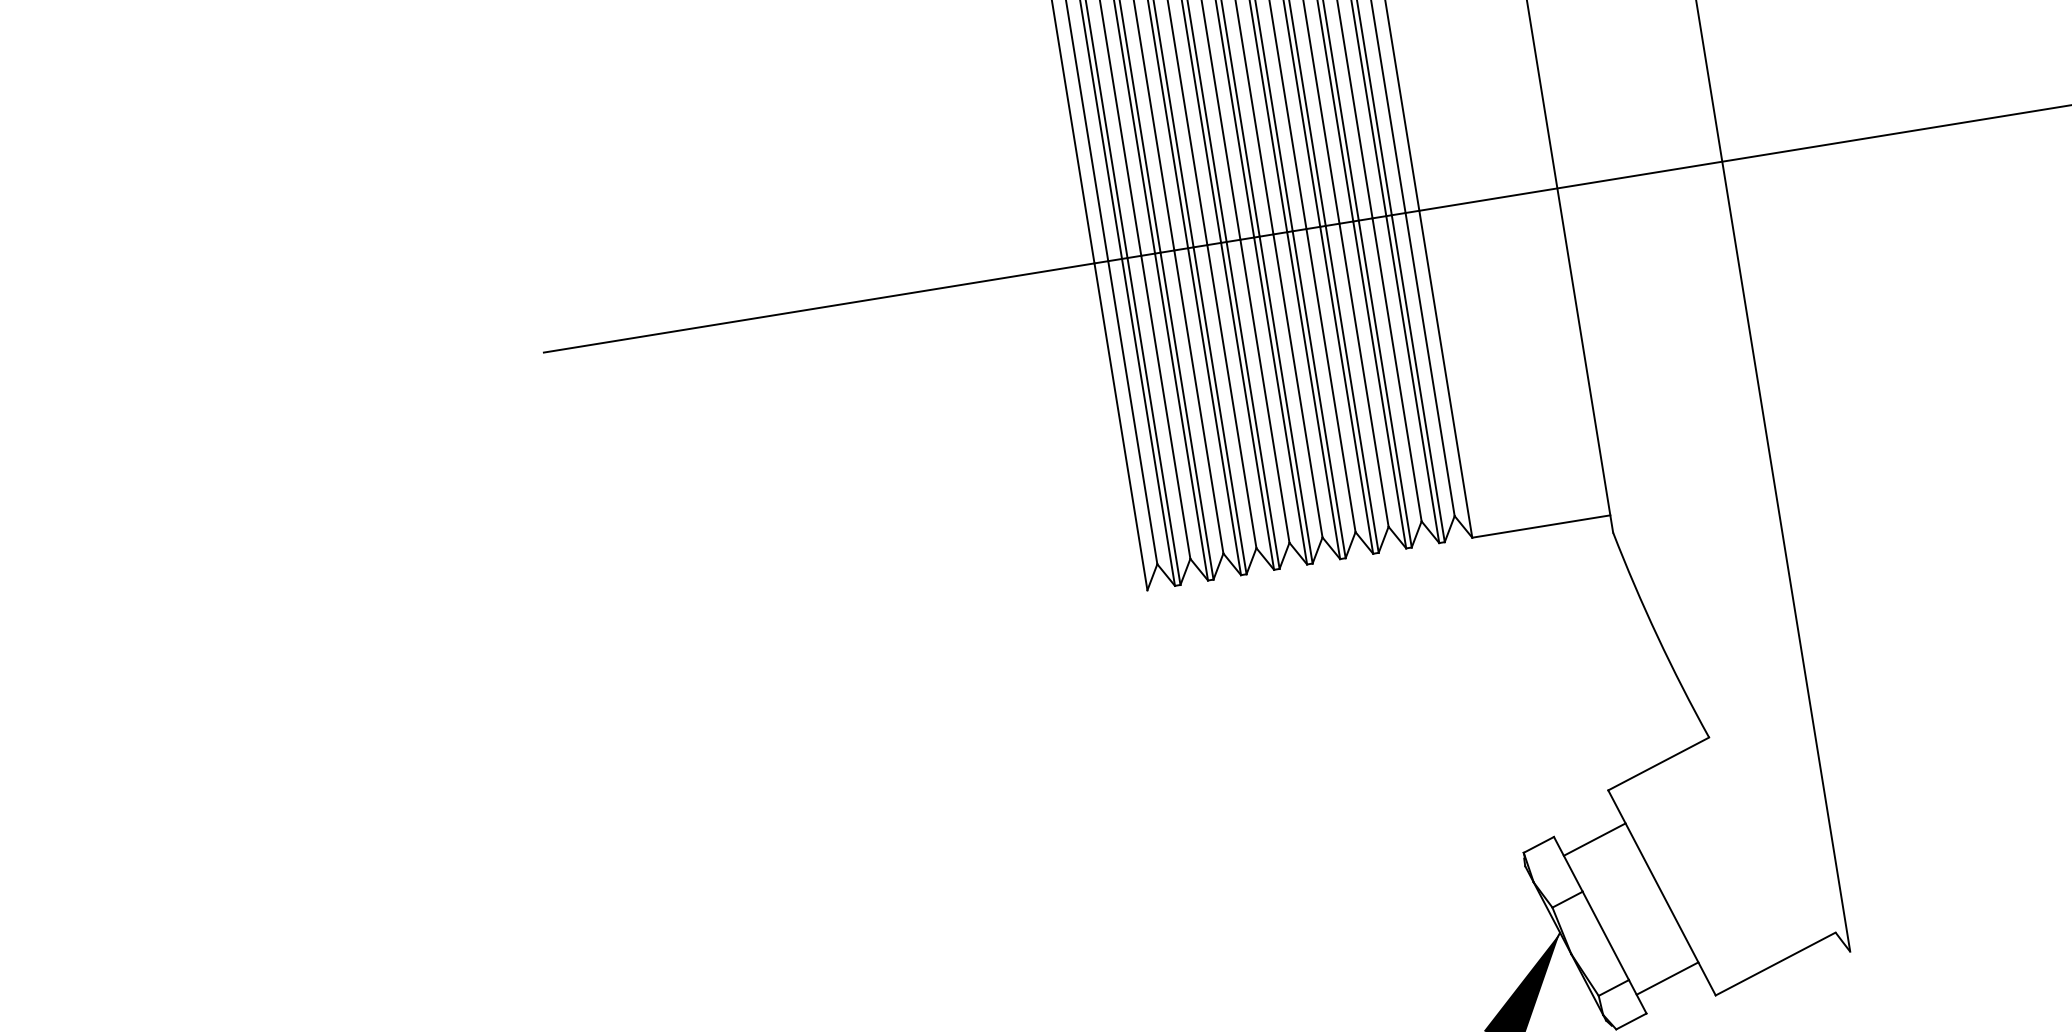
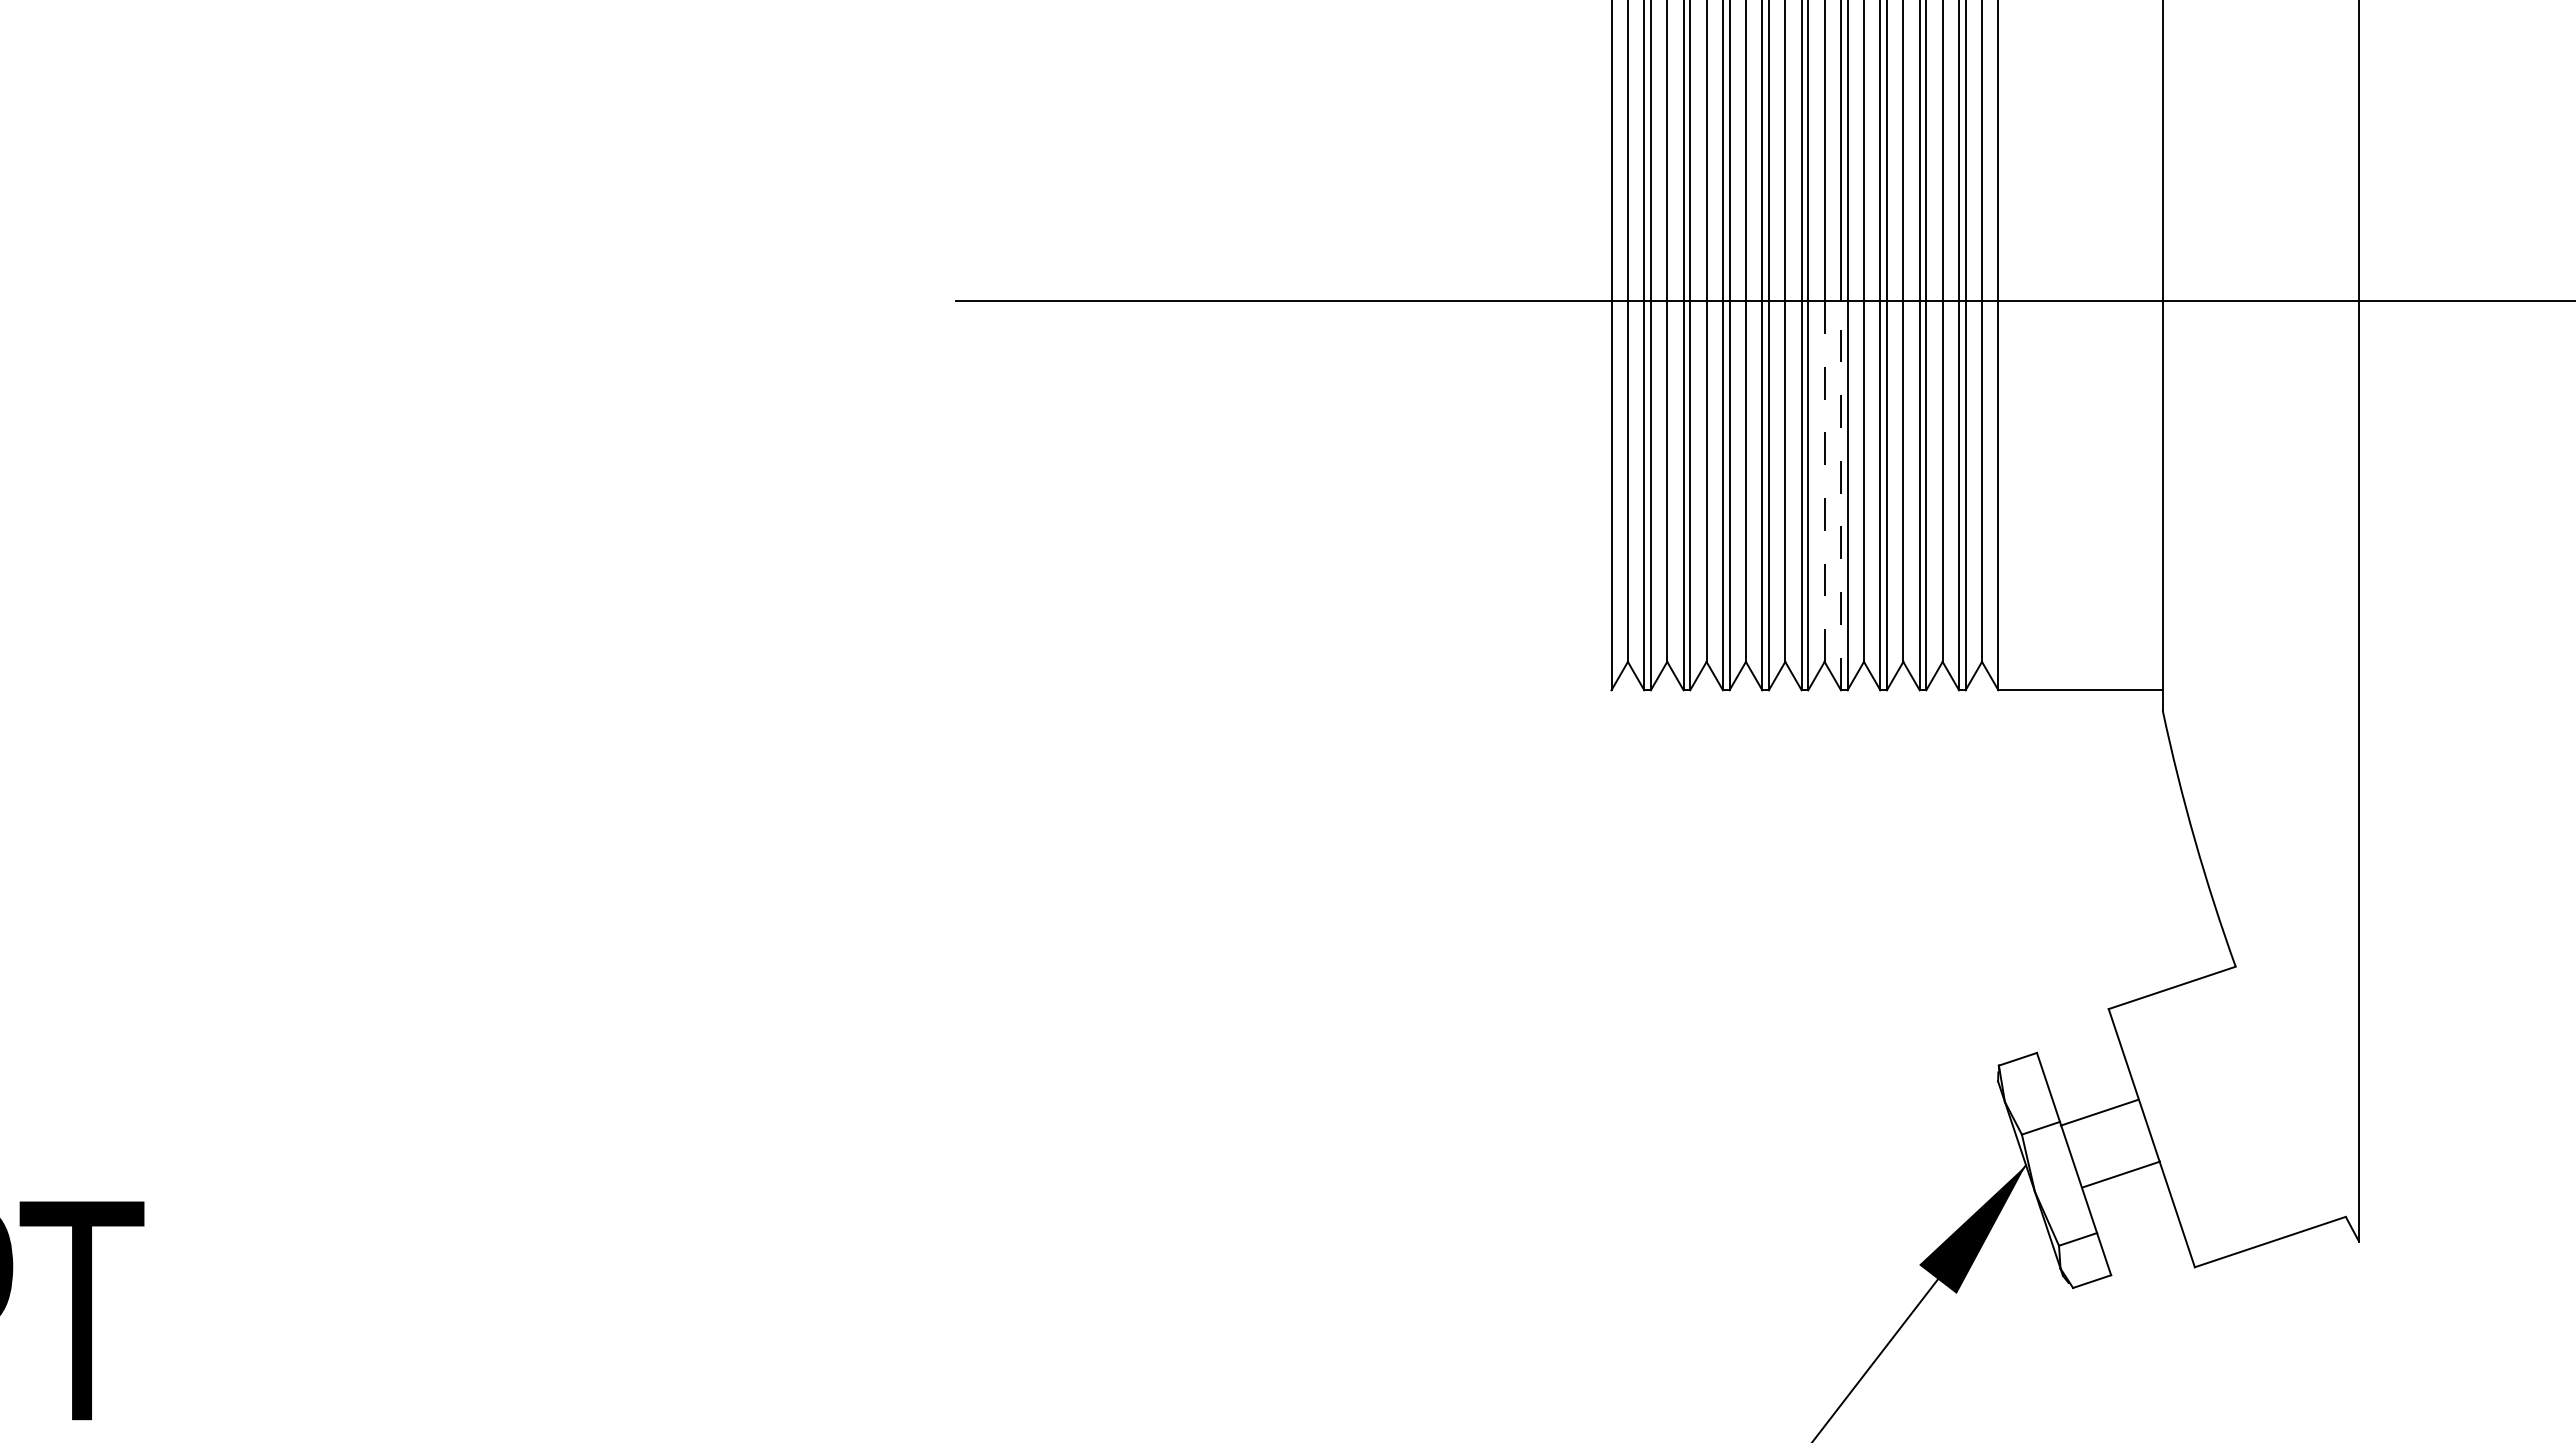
line: (1297, 385) -> (1824, 480), solid -> dashed
line: (1314, 395) -> (1841, 495), solid -> dashed
line: (1594, 839) -> (2099, 1112), moved
line: (1667, 978) -> (2121, 1174), moved

